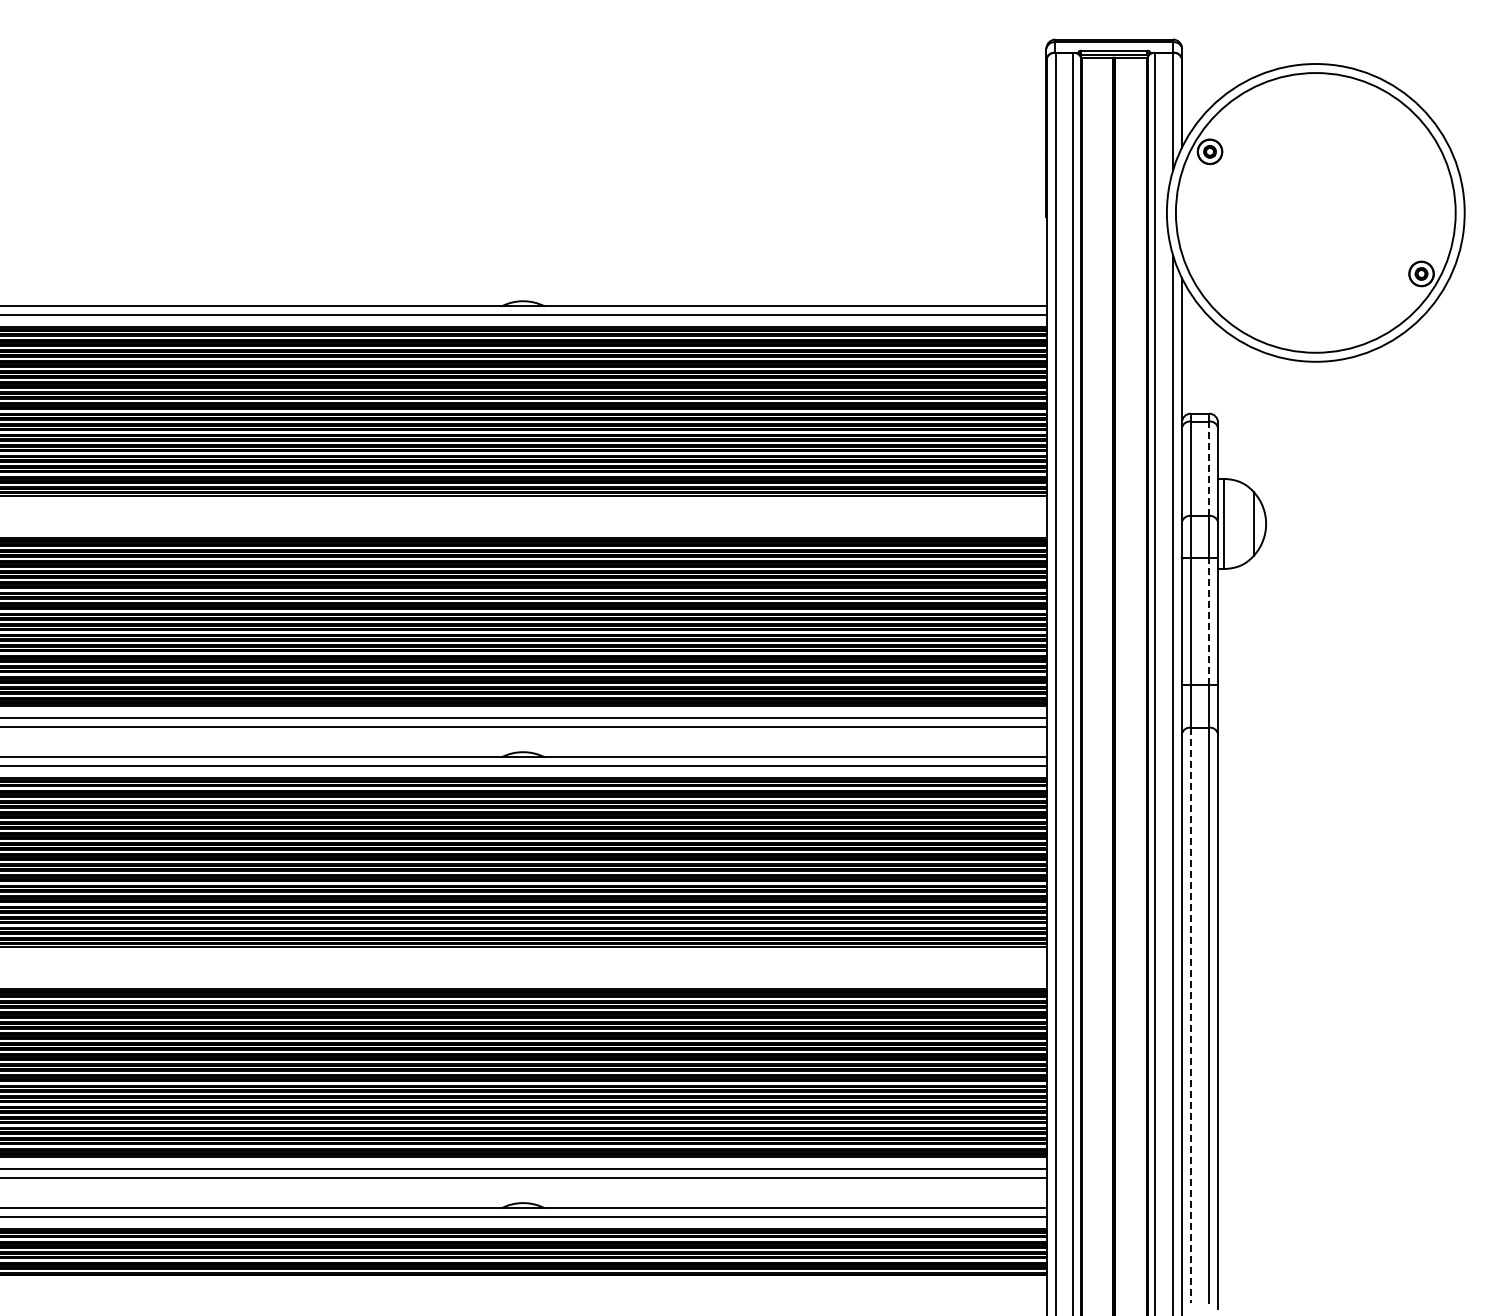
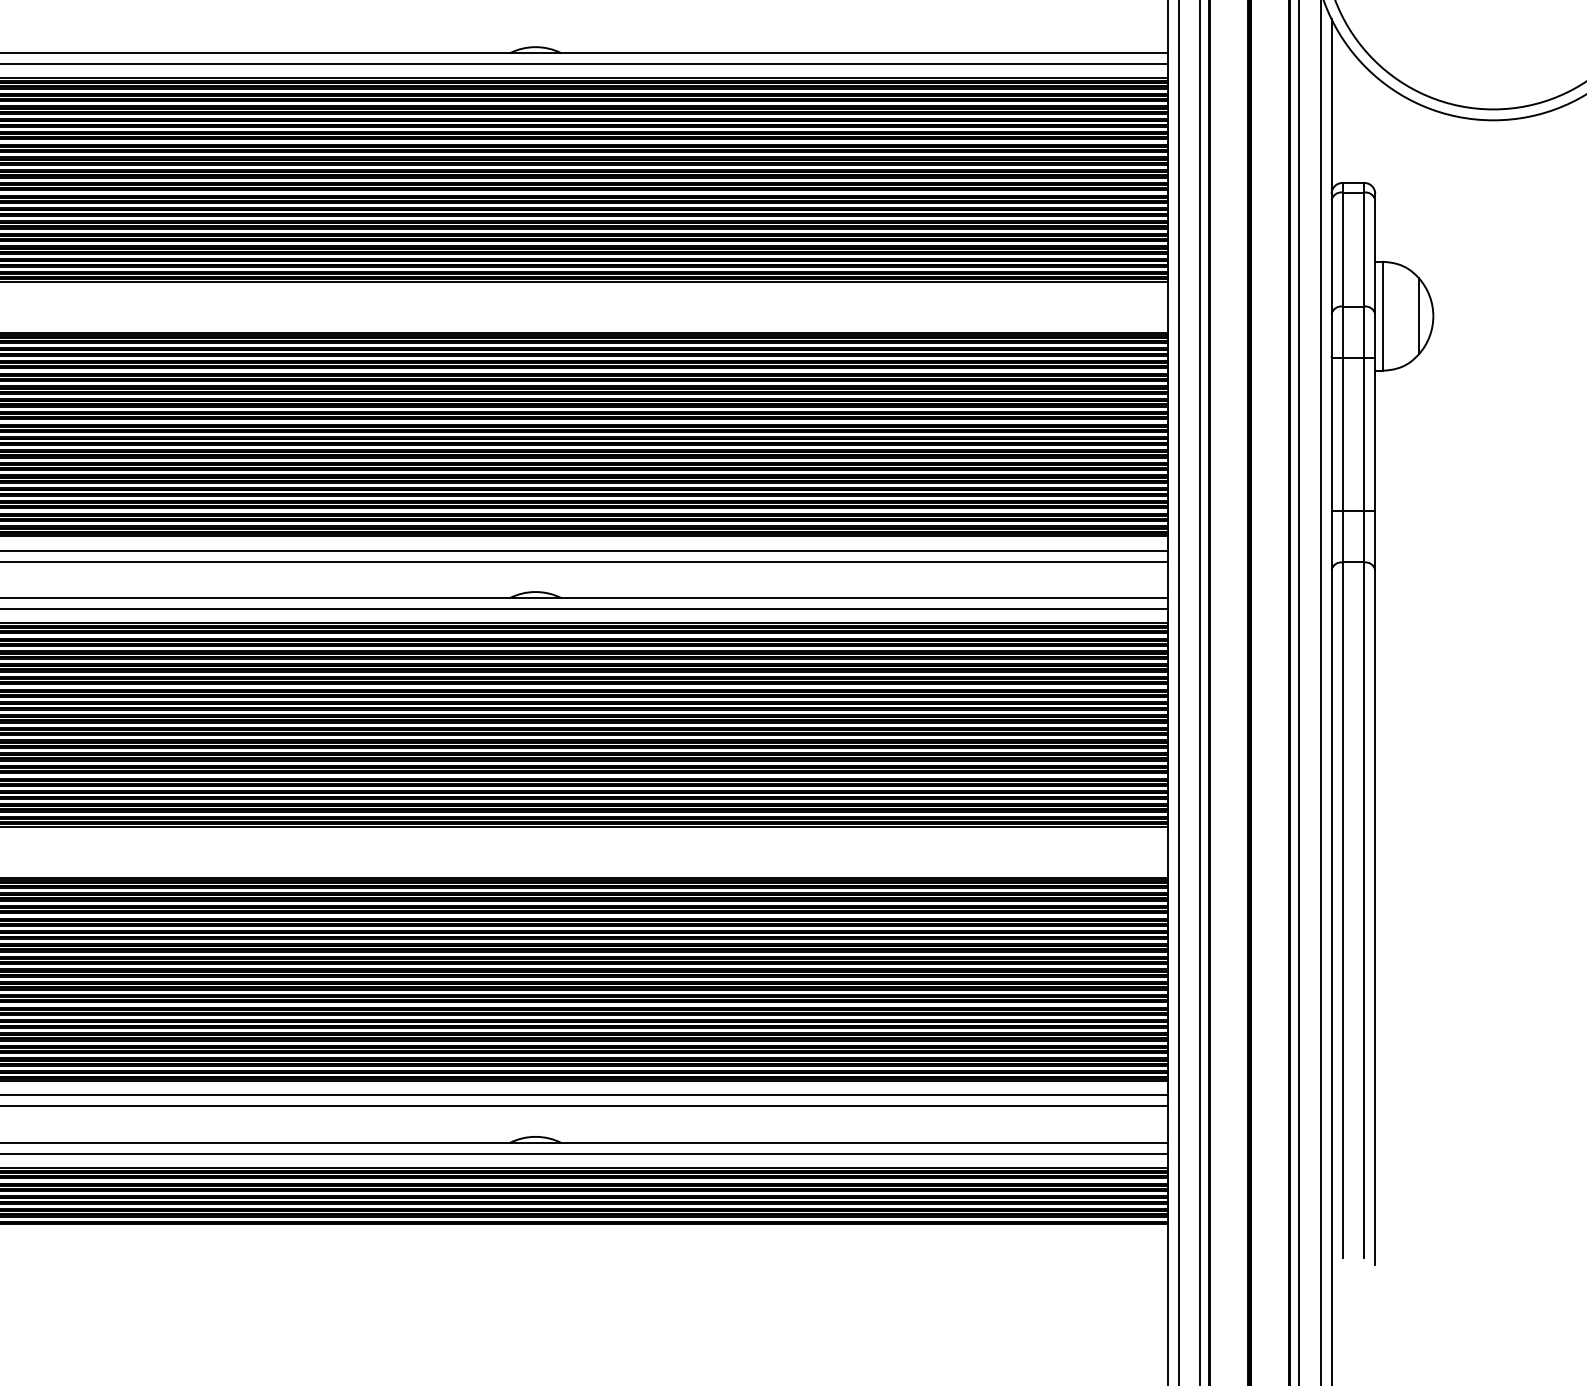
line: (1209, 468) -> (1364, 249), dashed -> solid
line: (1209, 621) -> (1364, 434), dashed -> solid
line: (1190, 1015) -> (1341, 910), dashed -> solid

